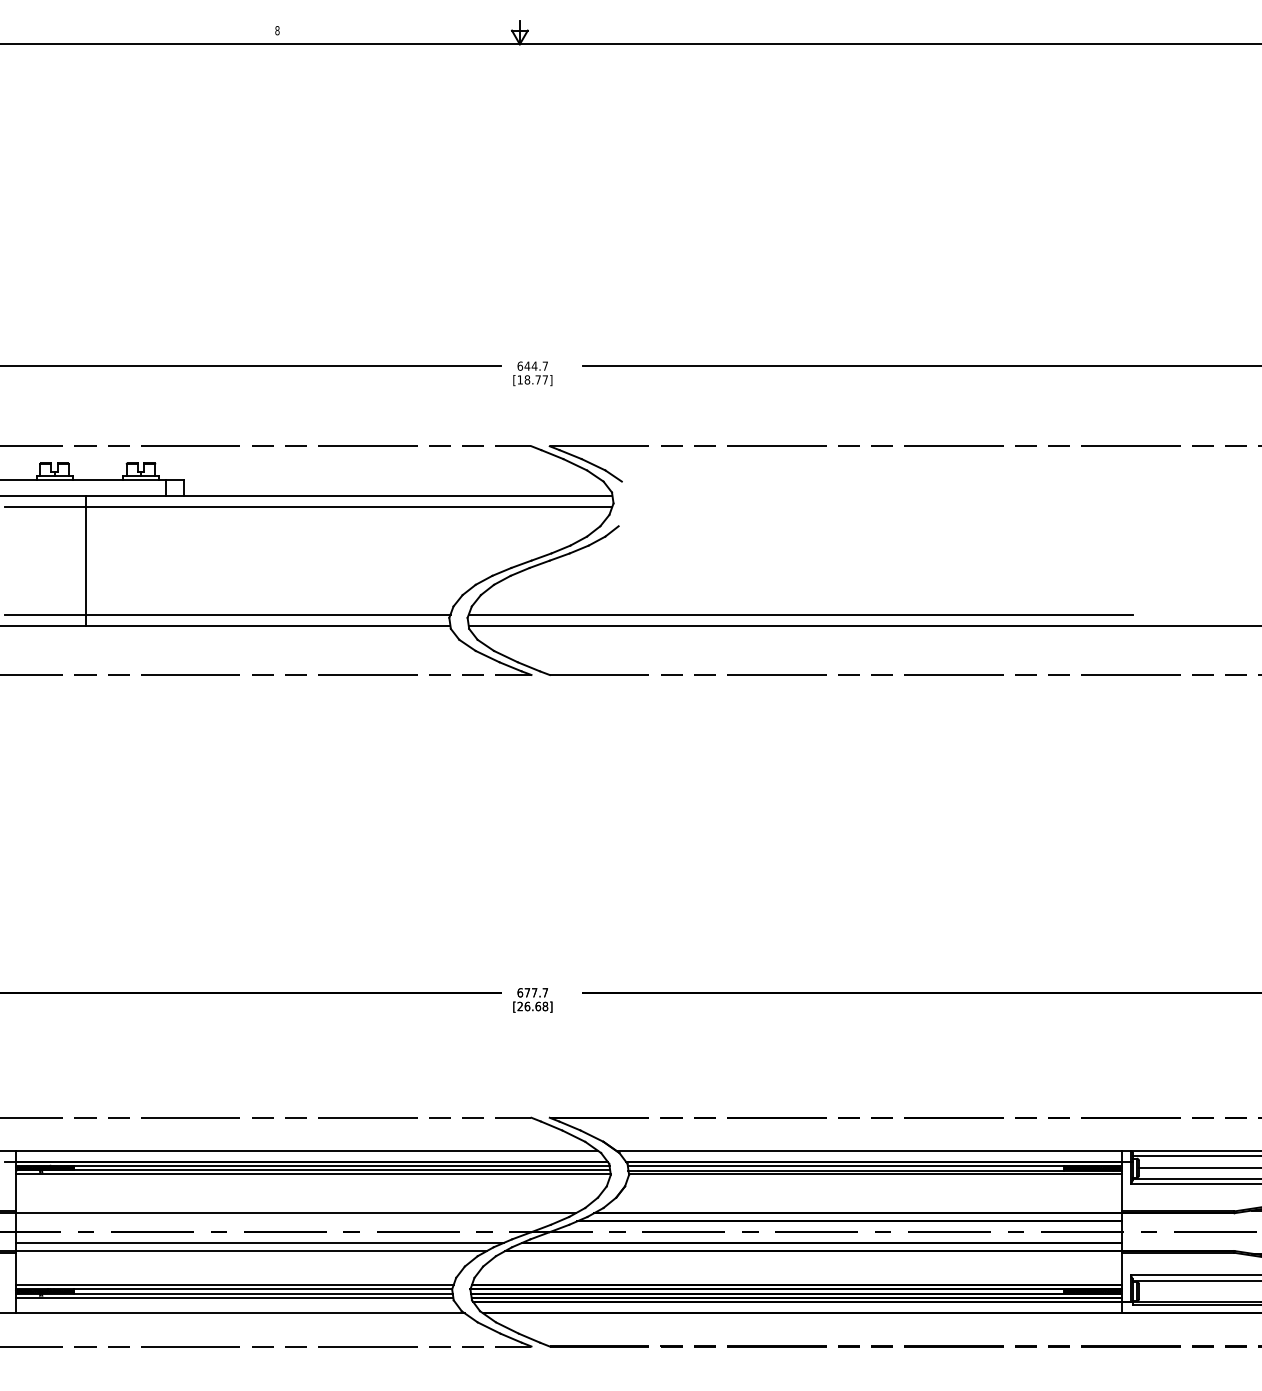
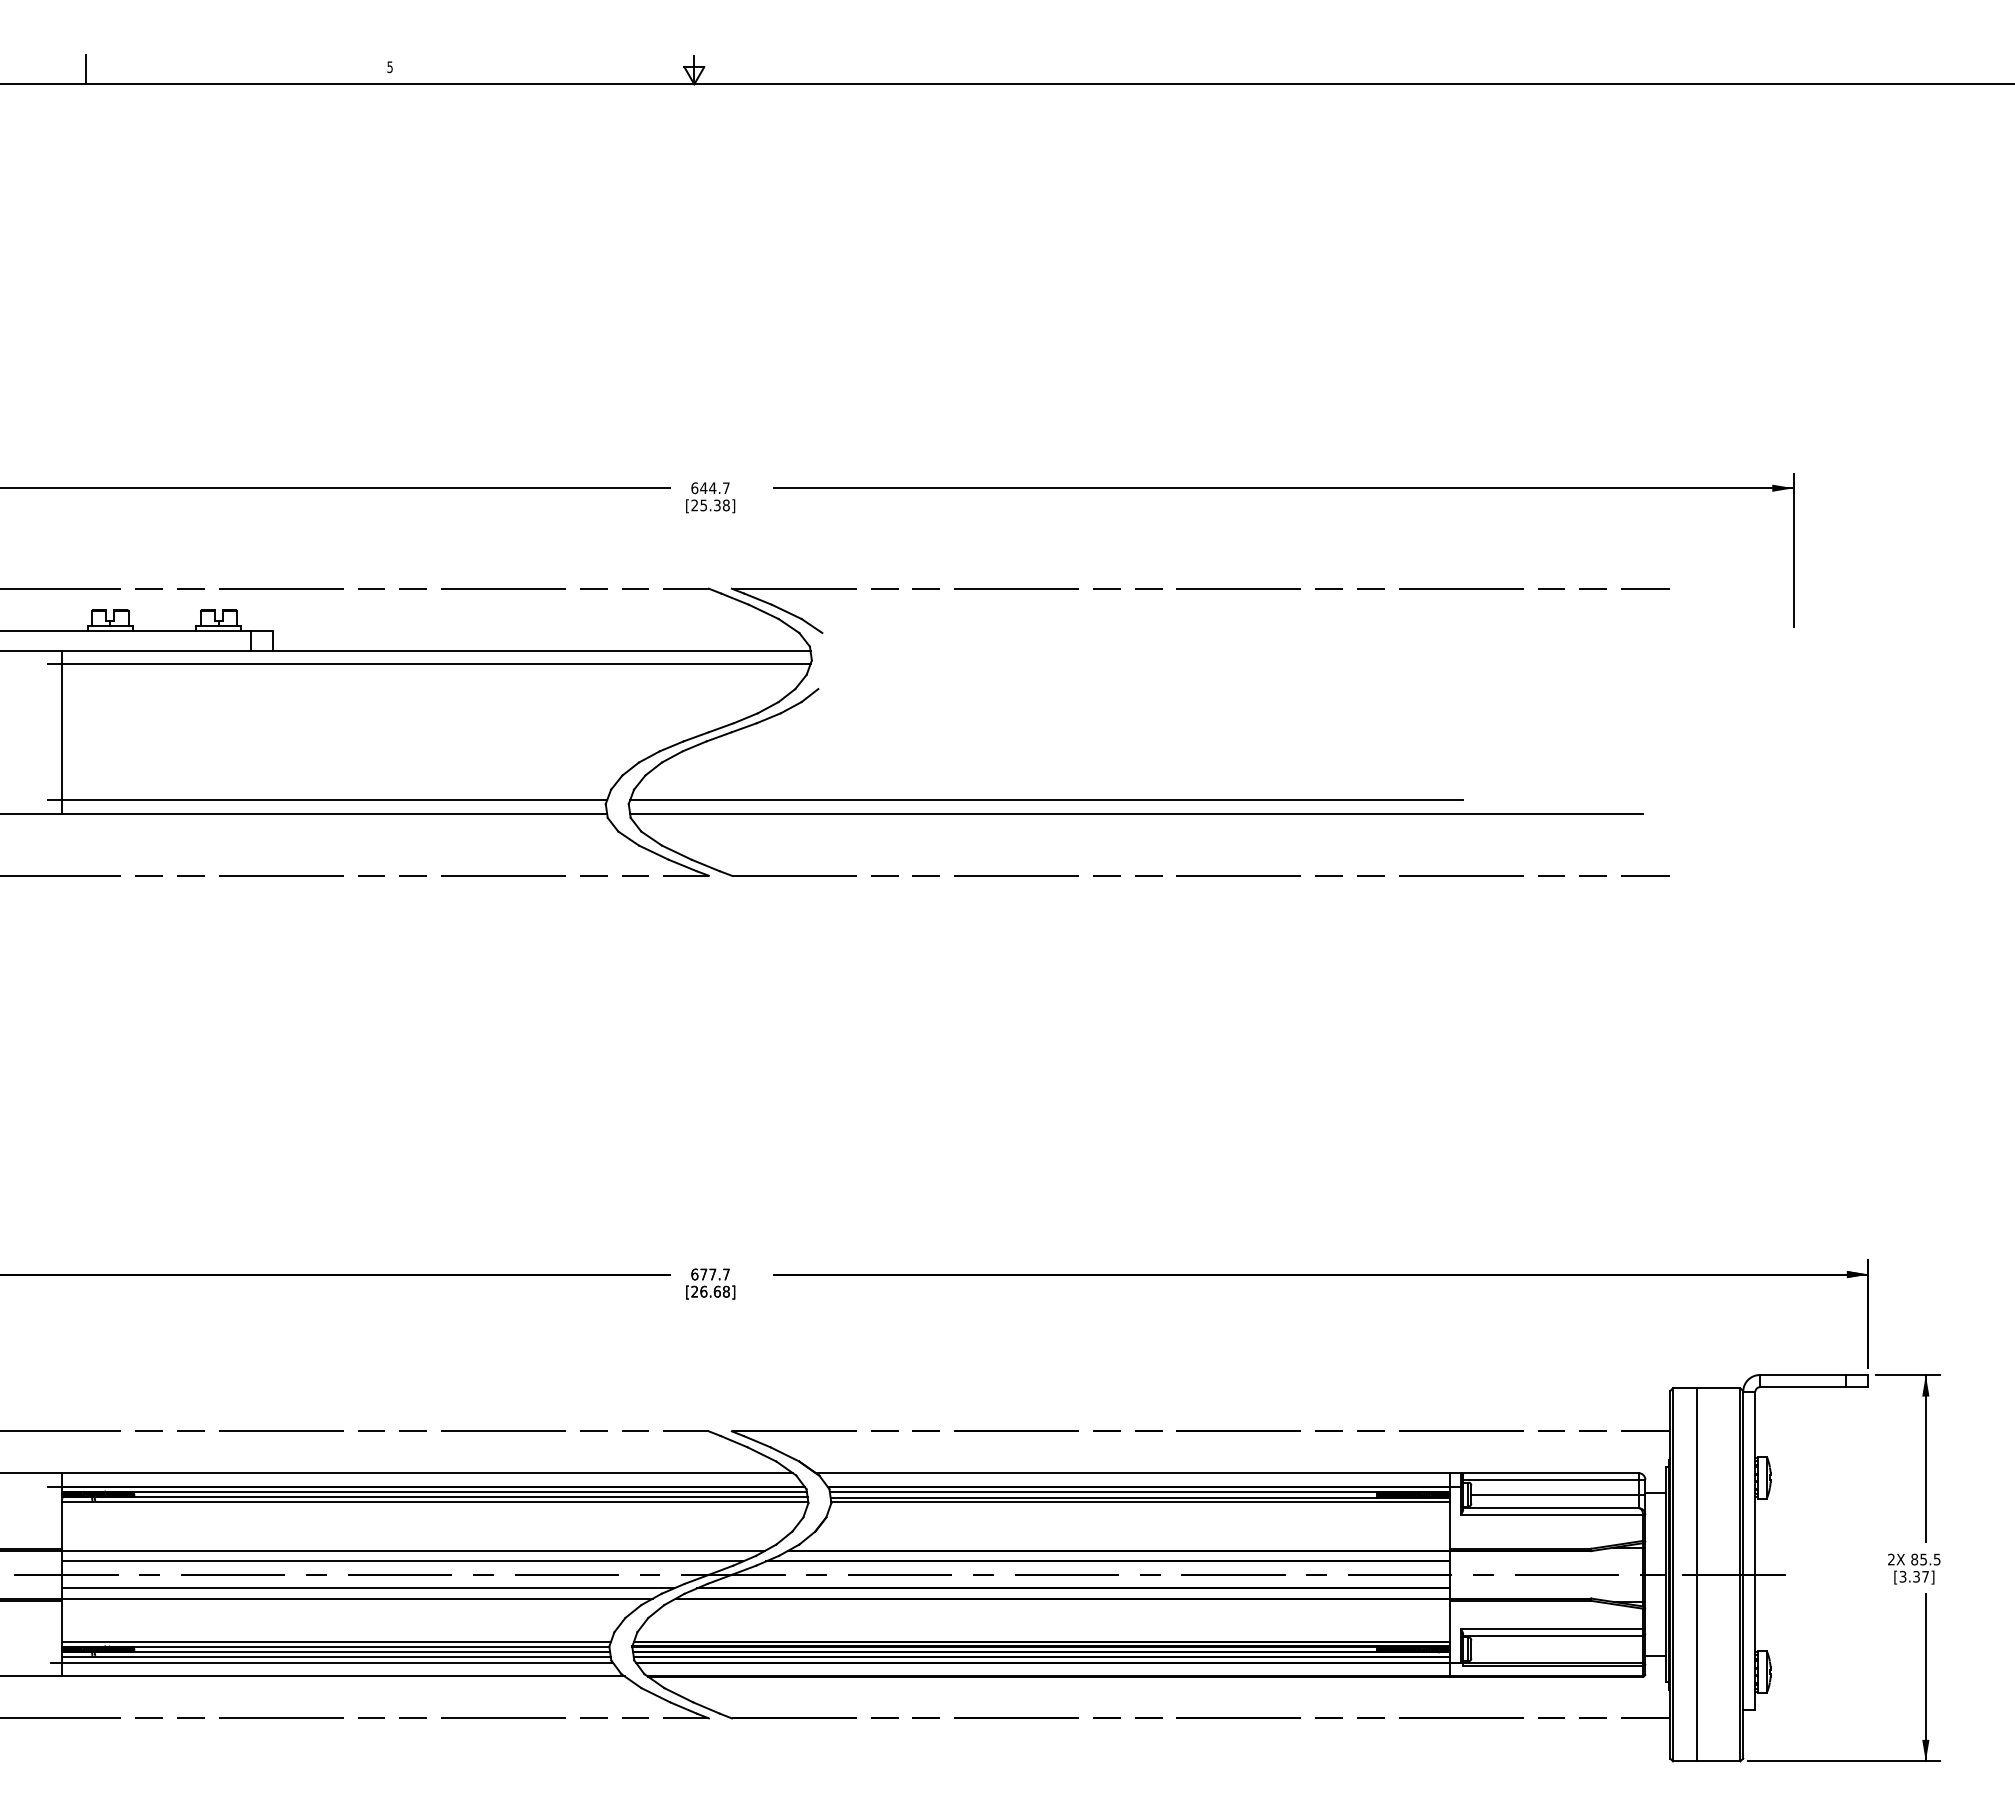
text: (276, 30) -> (389, 66), 8 -> 5
line: (34, 31) -> (85, 68), added
text: (532, 379) -> (710, 505), [18.77] -> [25.38]
line: (86, 560) -> (62, 731), moved
line: (287, 1221) -> (402, 1561), added
line: (230, 1301) -> (331, 1662), added

